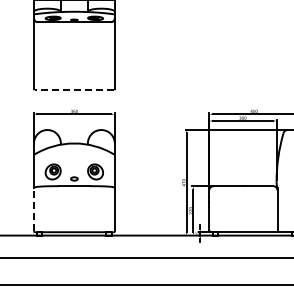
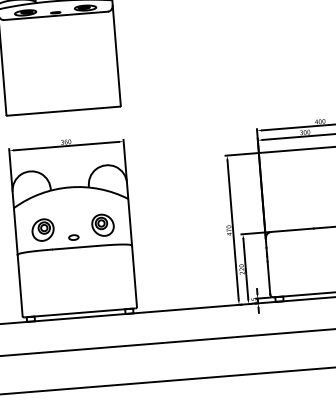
line: (74, 89) -> (63, 111), dashed -> solid
line: (33, 209) -> (19, 285), dashed -> solid

